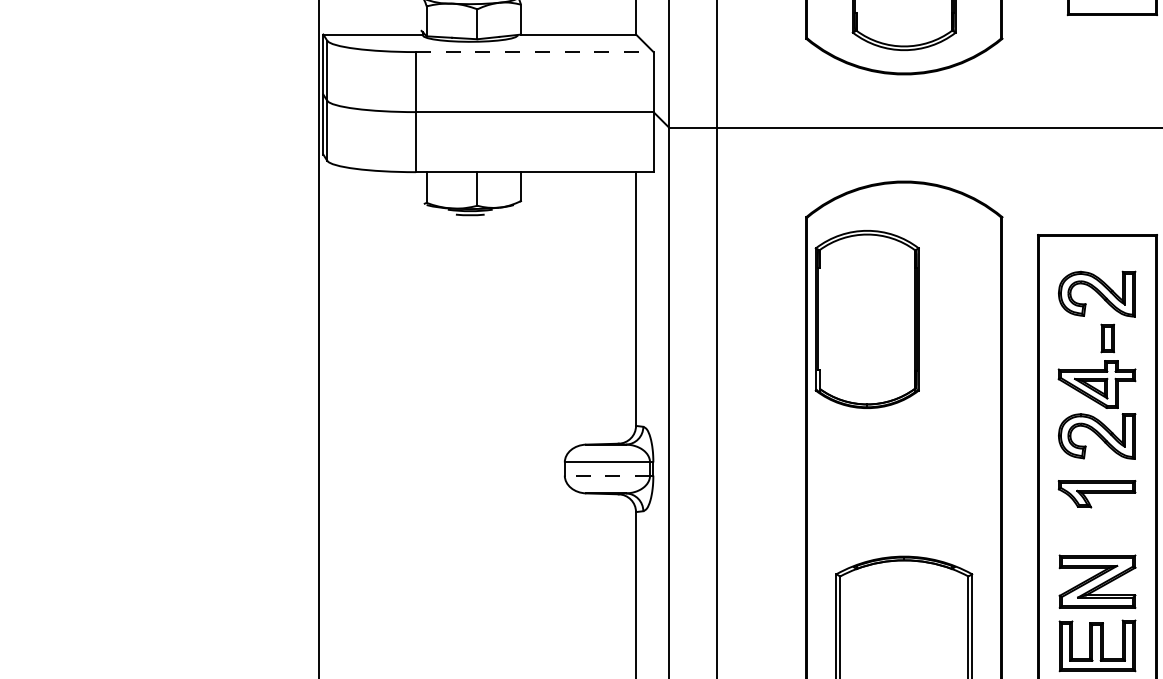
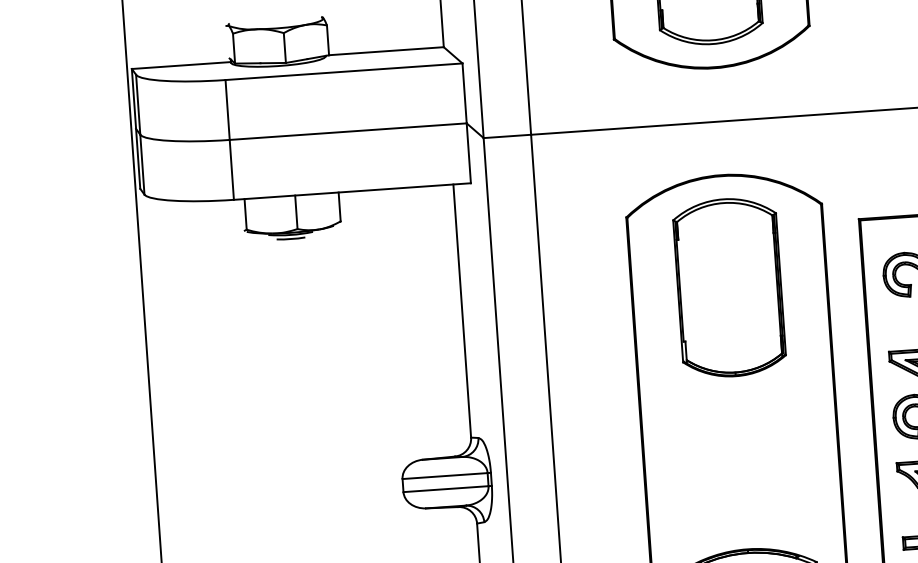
line: (534, 52) -> (343, 72), dashed -> solid
part: (866, 319) -> (728, 287), moved
line: (607, 475) -> (446, 489), dashed -> solid

